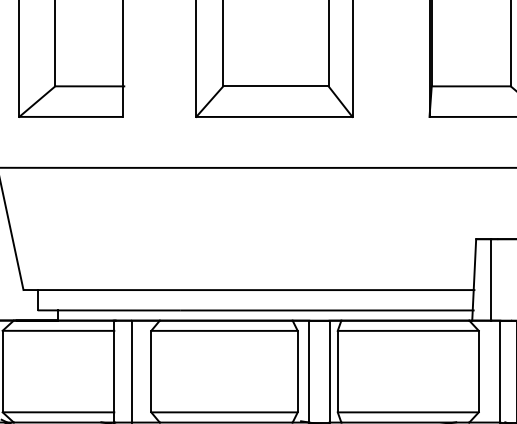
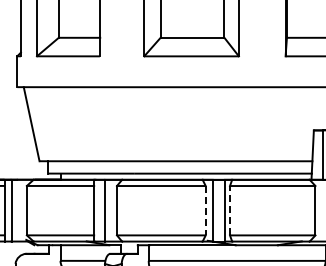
line: (297, 371) -> (205, 210), solid -> dashed
line: (336, 371) -> (229, 210), solid -> dashed

